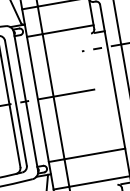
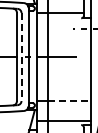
line: (16, 103) -> (21, 57), solid -> dashed
line: (95, 154) -> (69, 101), solid -> dashed

